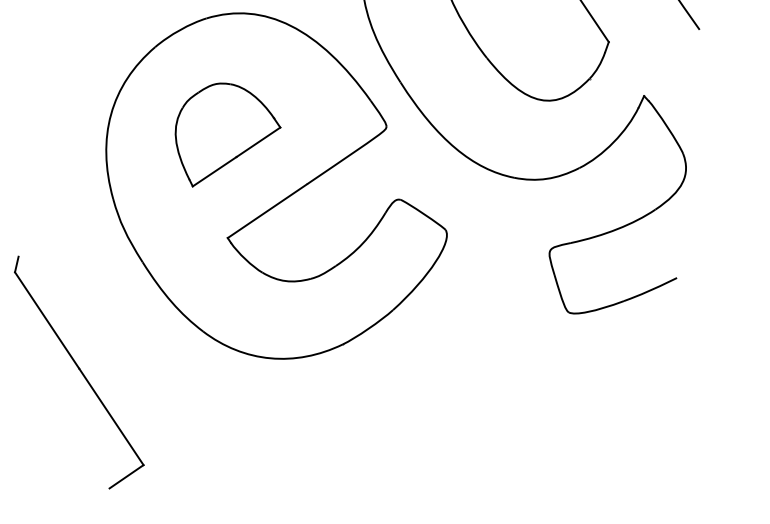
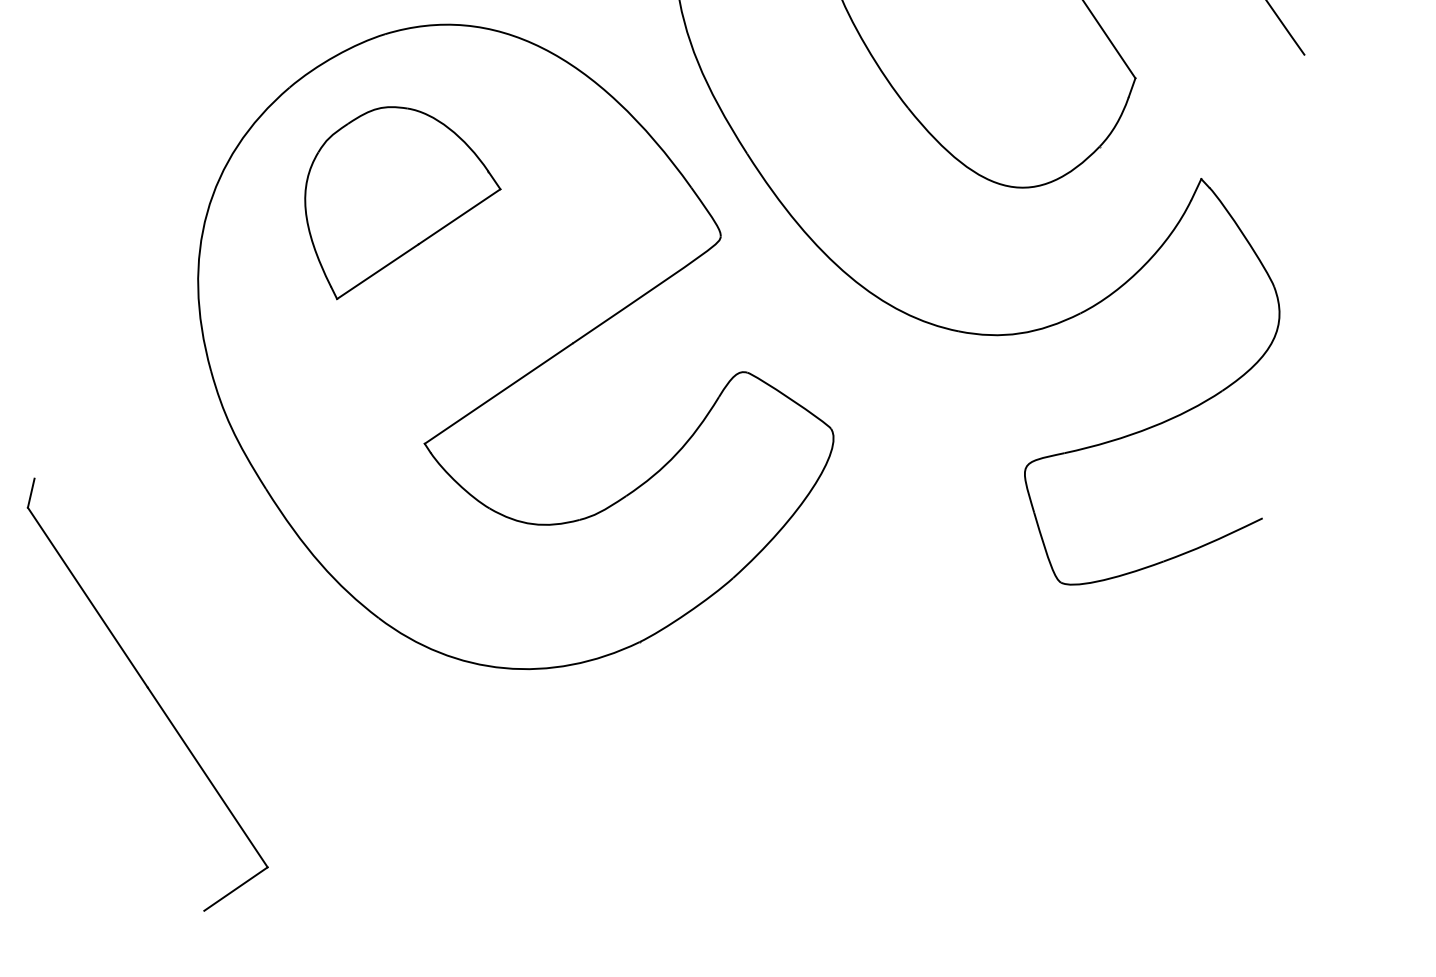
part: (227, 134) -> (401, 202), moved

